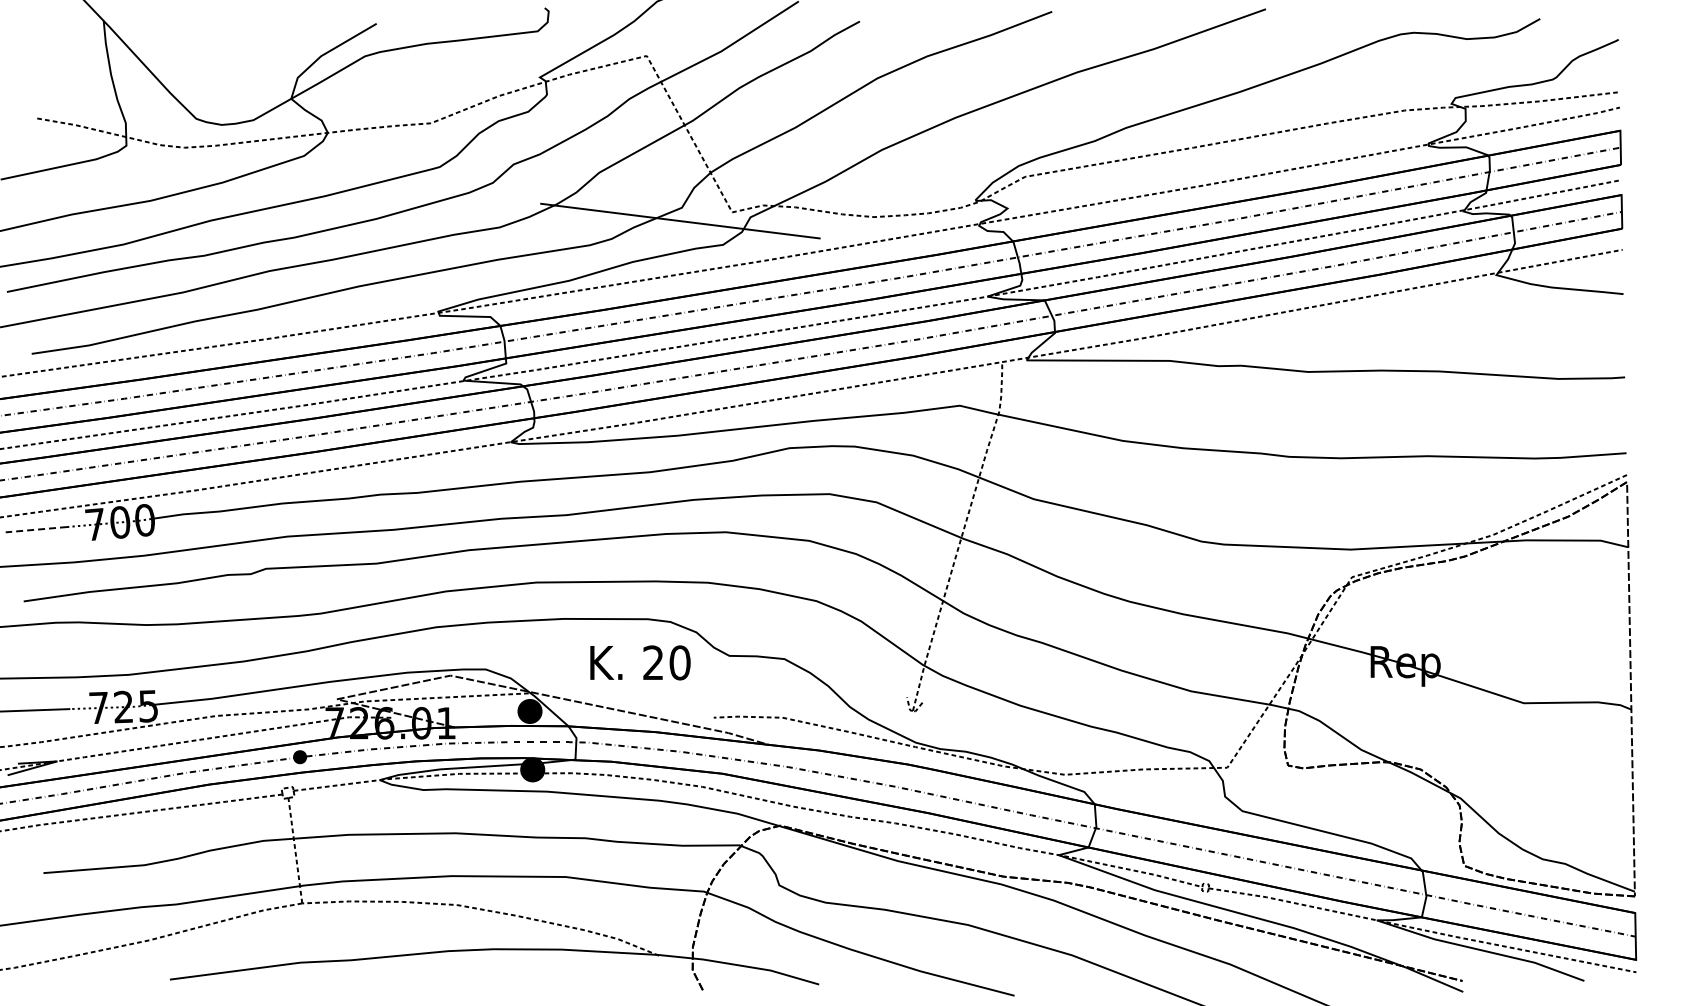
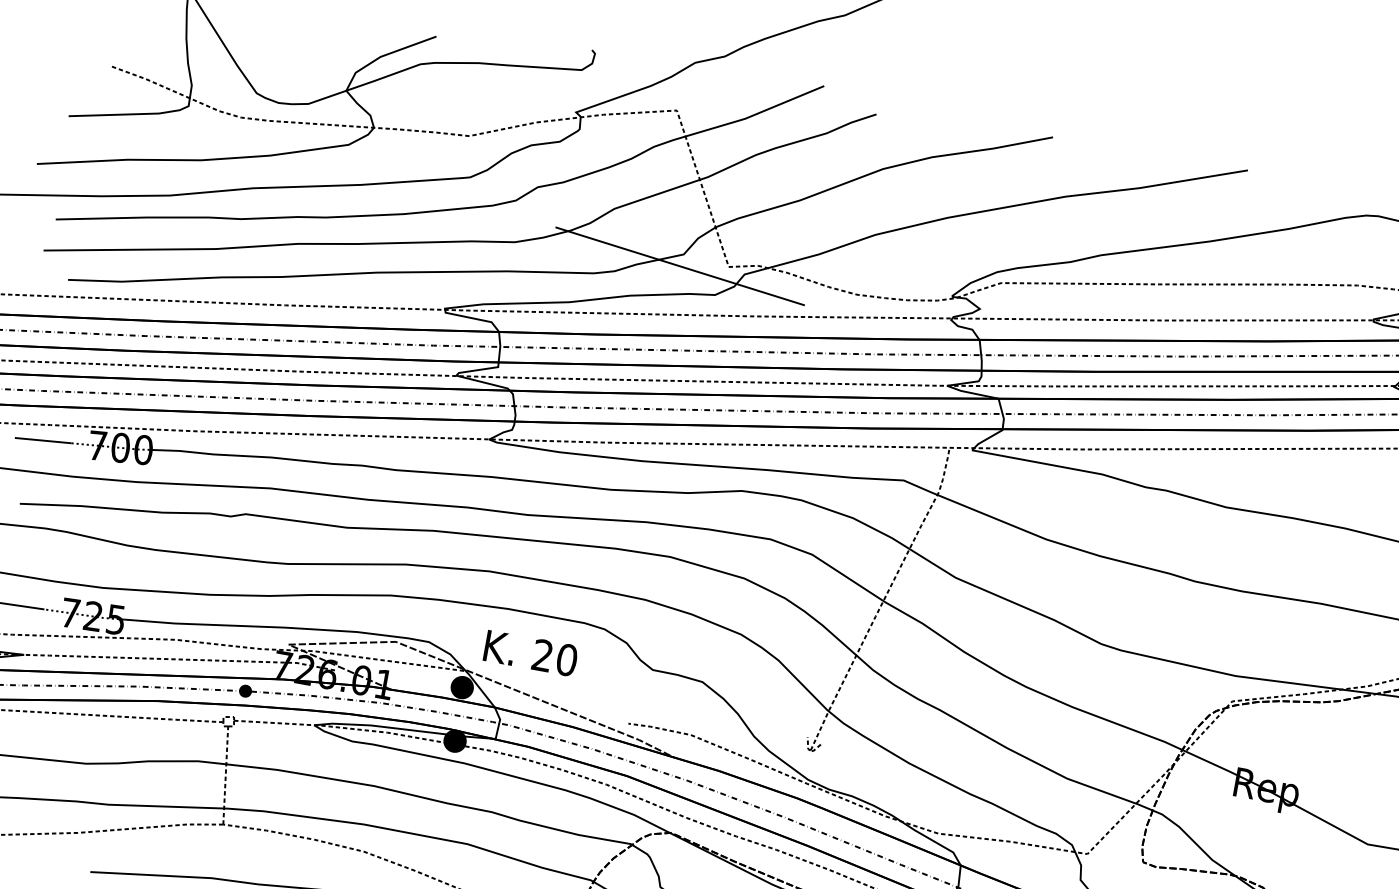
line: (36, 529) -> (43, 440), dashed -> solid
text: (640, 662) -> (531, 653), moved

